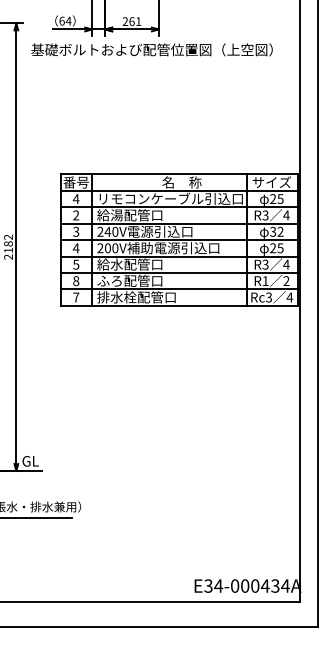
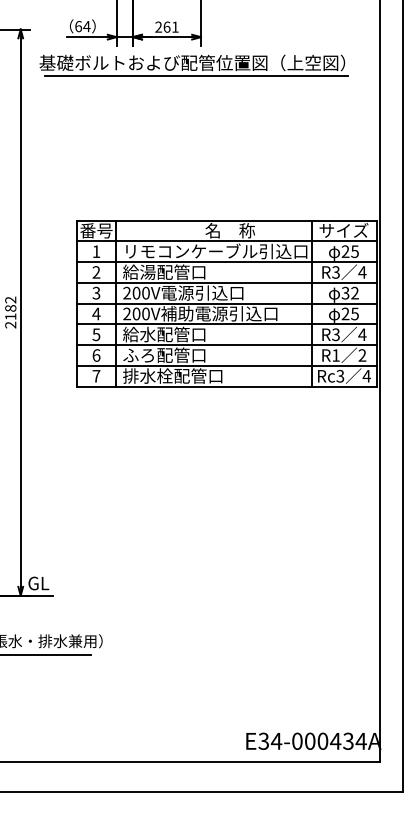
line: (154, 59) -> (195, 75), added
text: (76, 198) -> (96, 251), 4 -> 1
text: (107, 231) -> (136, 292), 240V -> 200V
text: (76, 281) -> (96, 355), 8 -> 6

